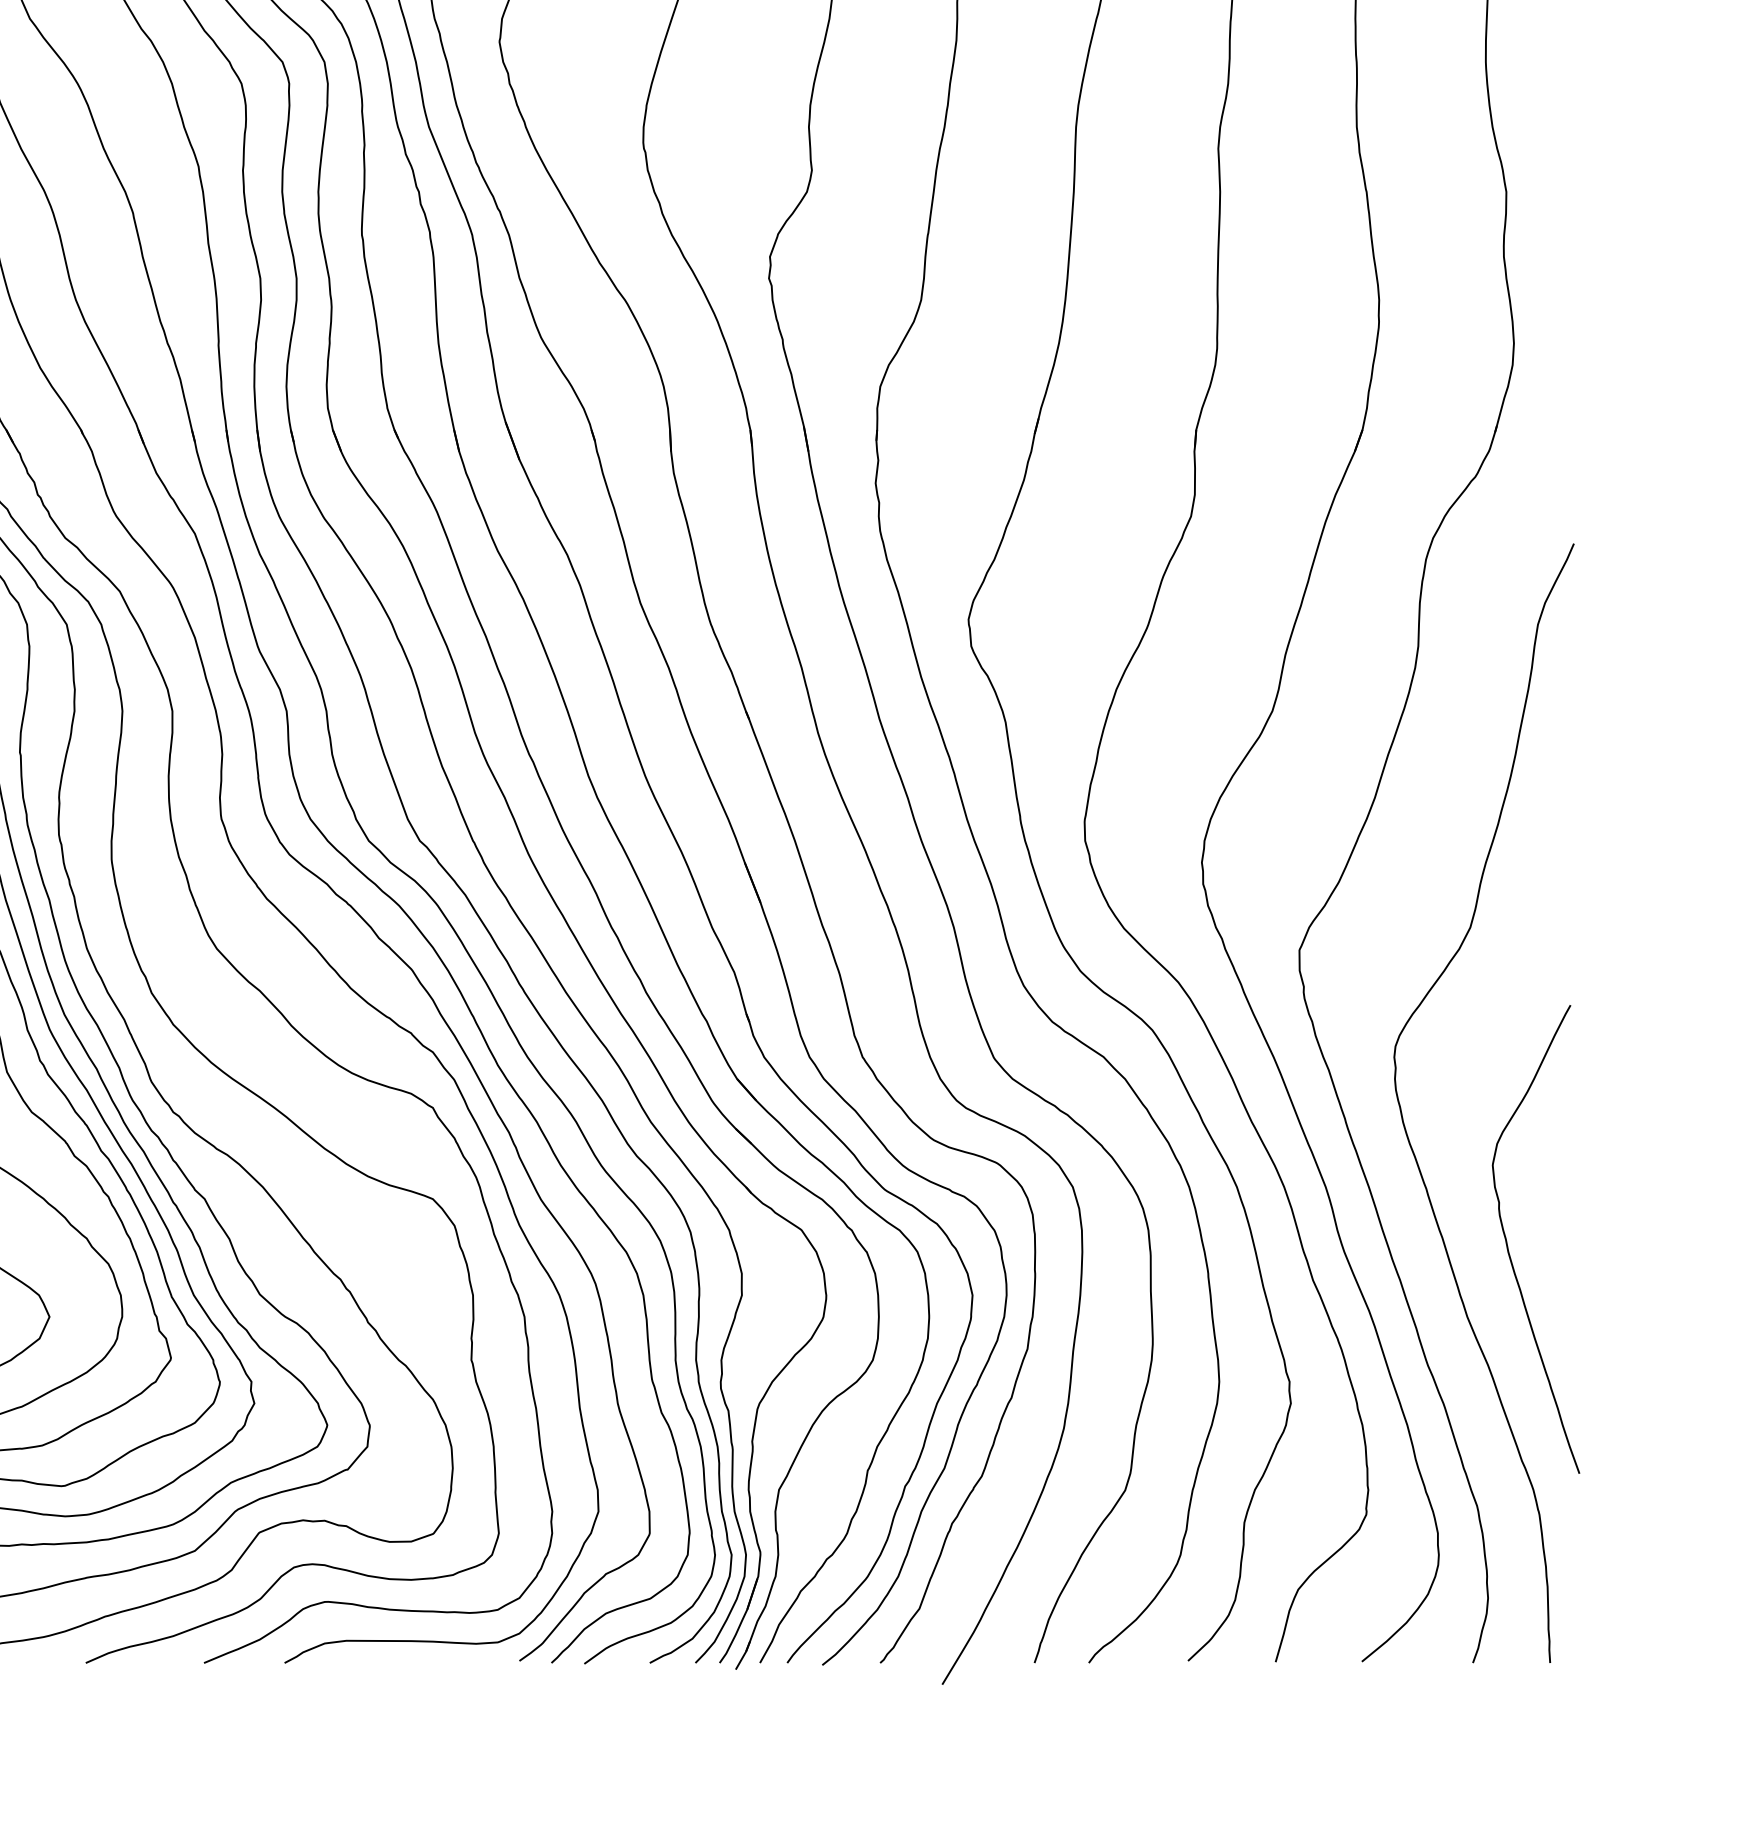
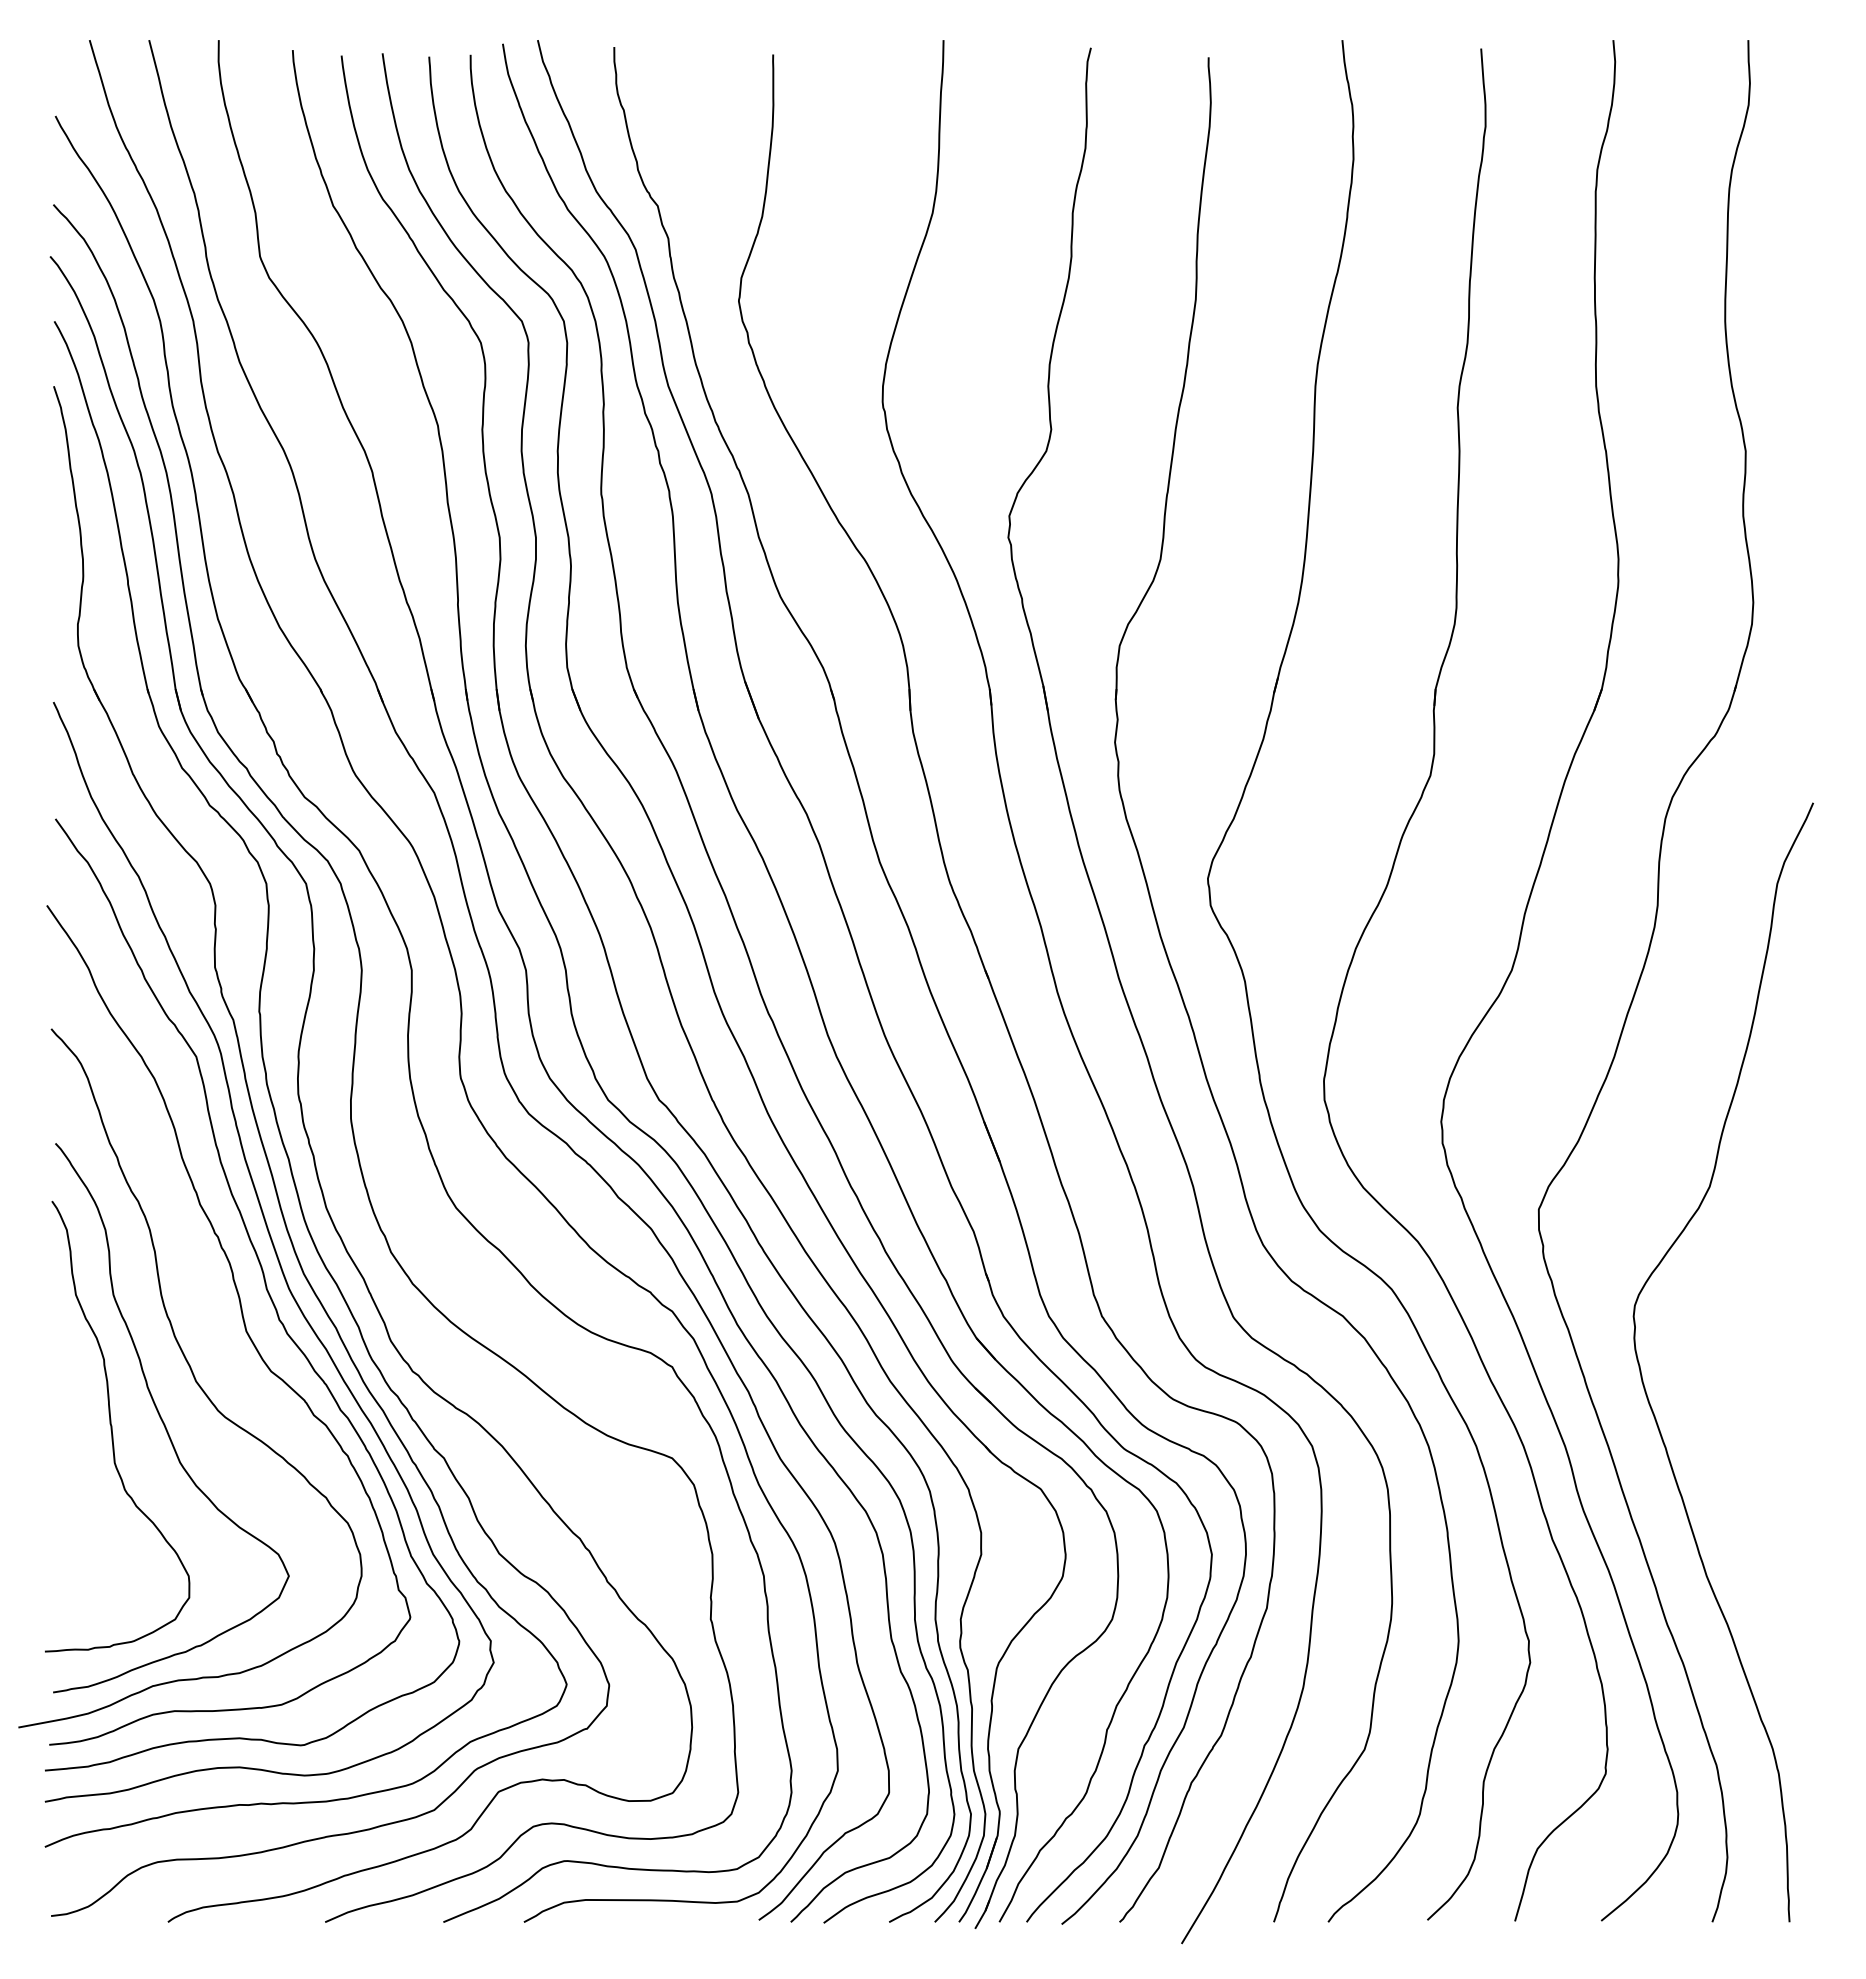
curve: (1508, 1244) -> (1747, 1503), removed

